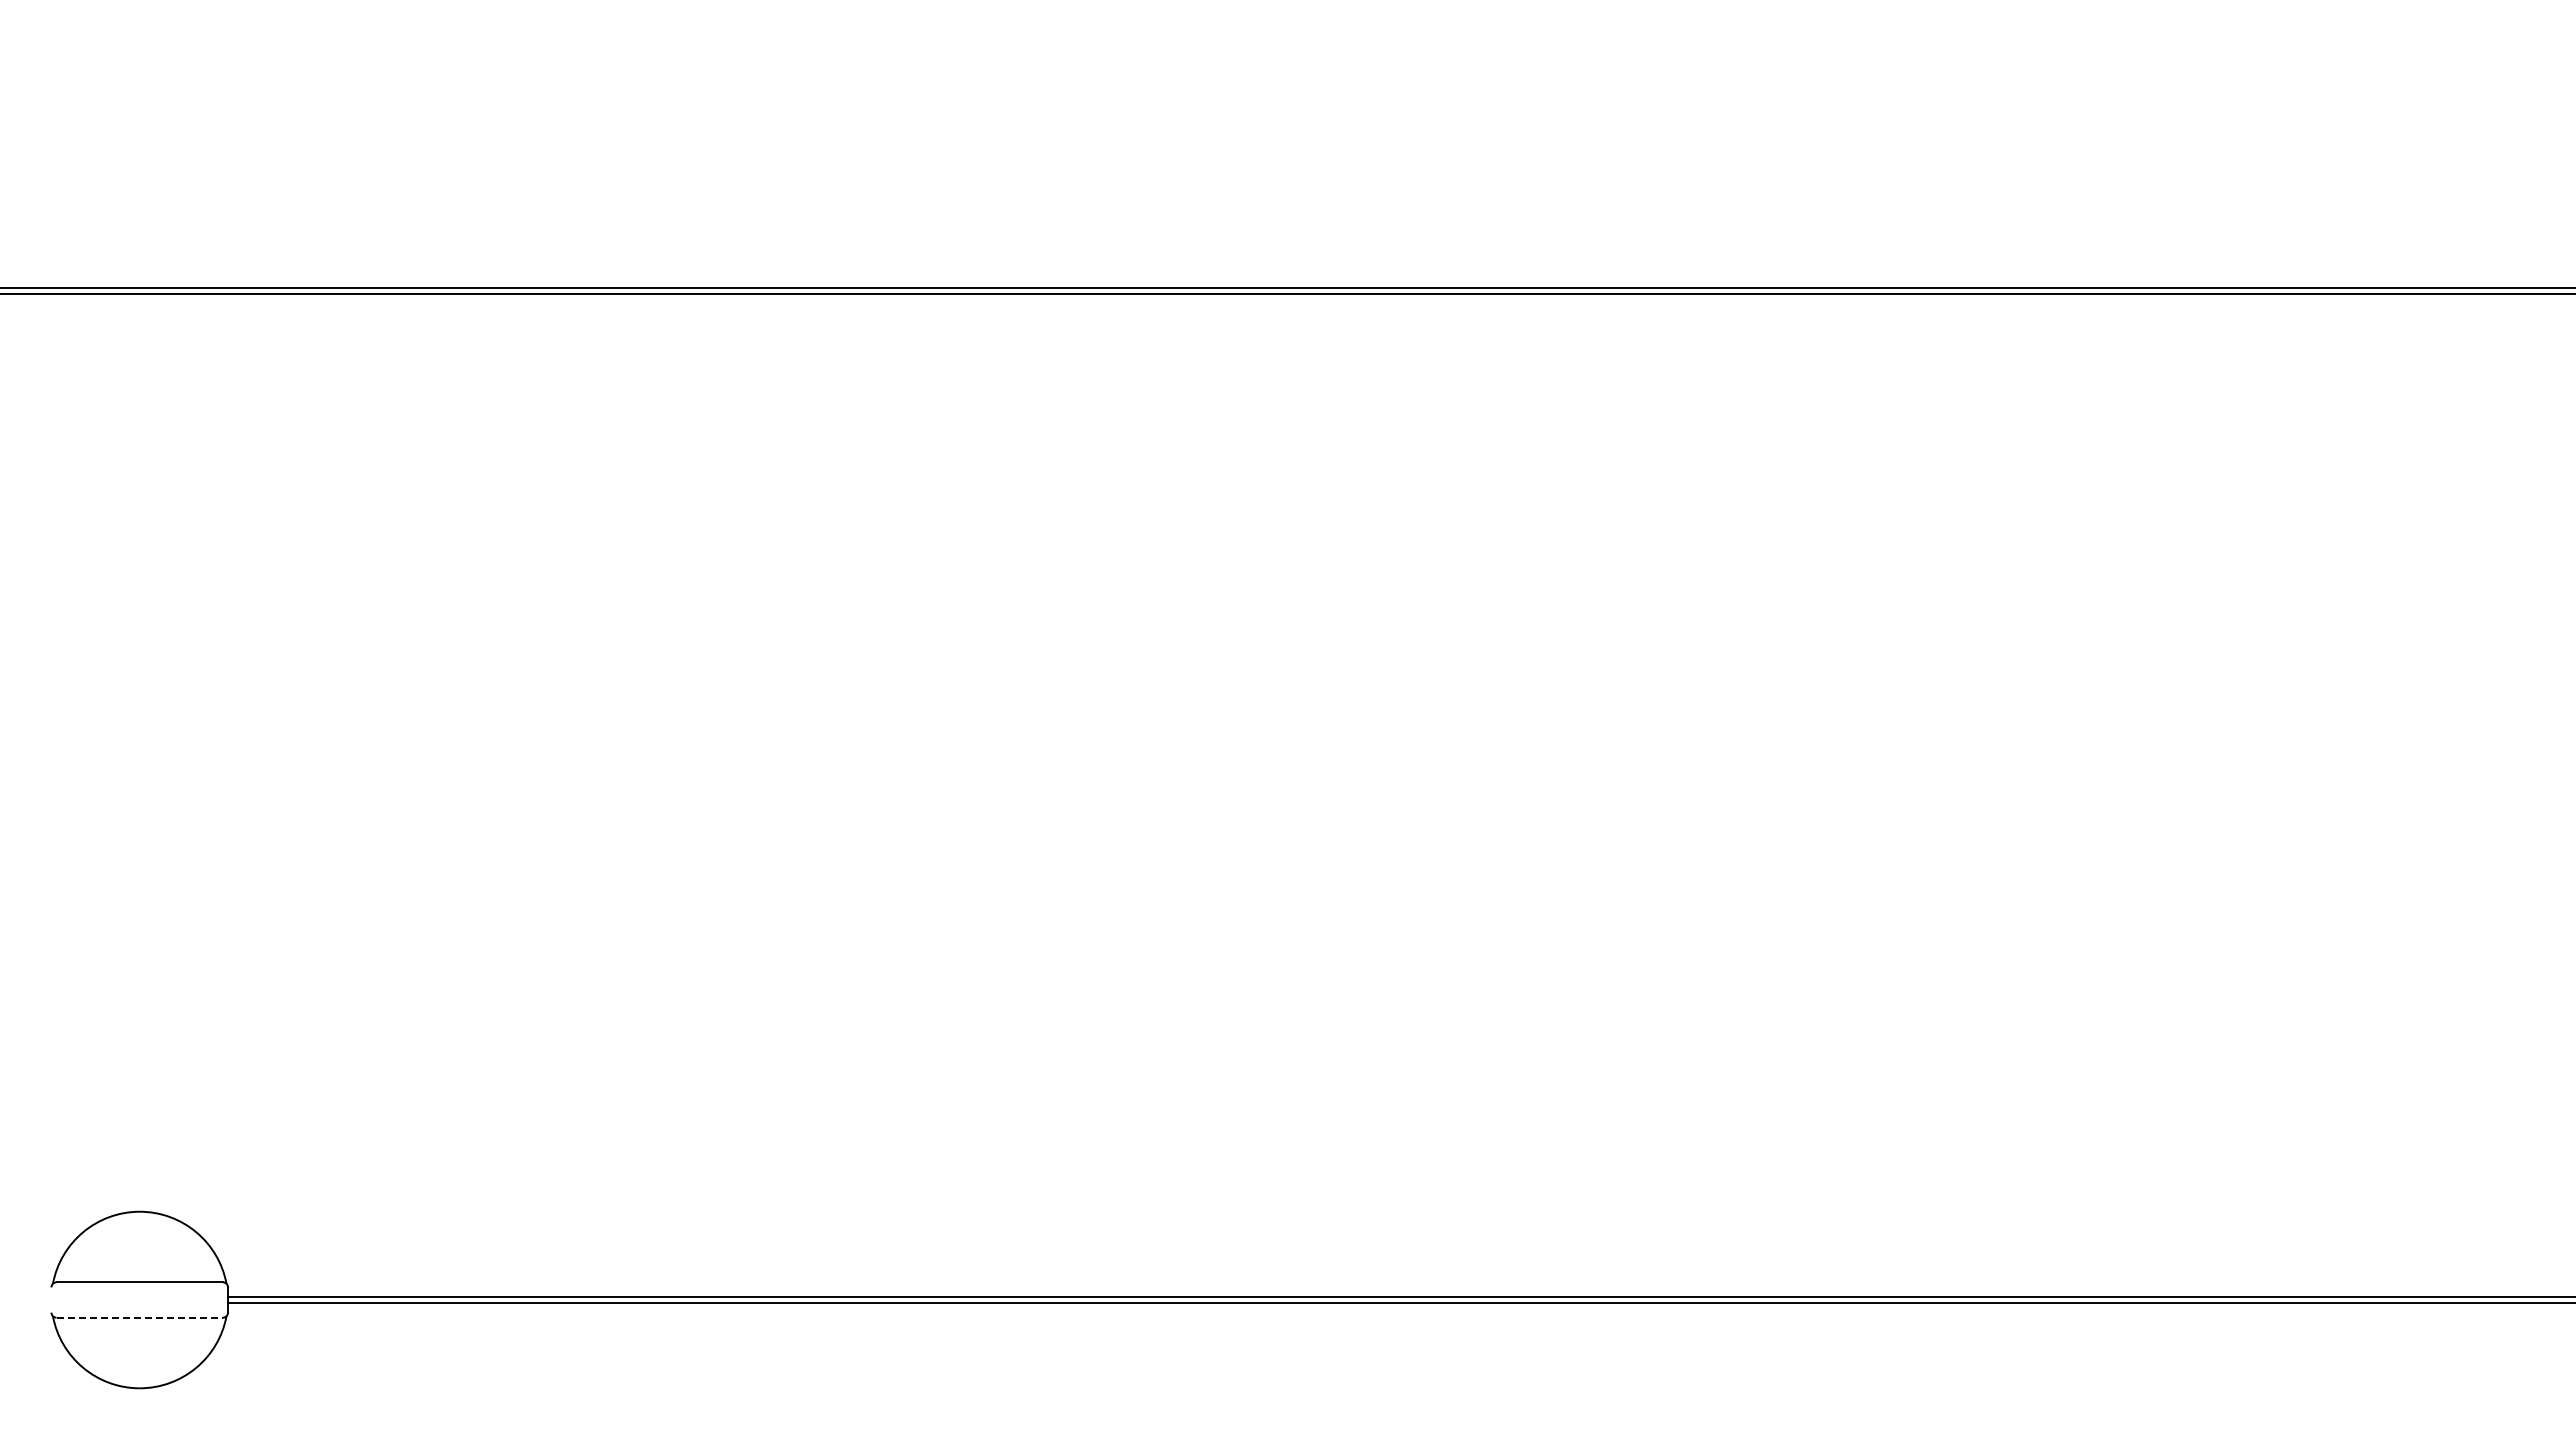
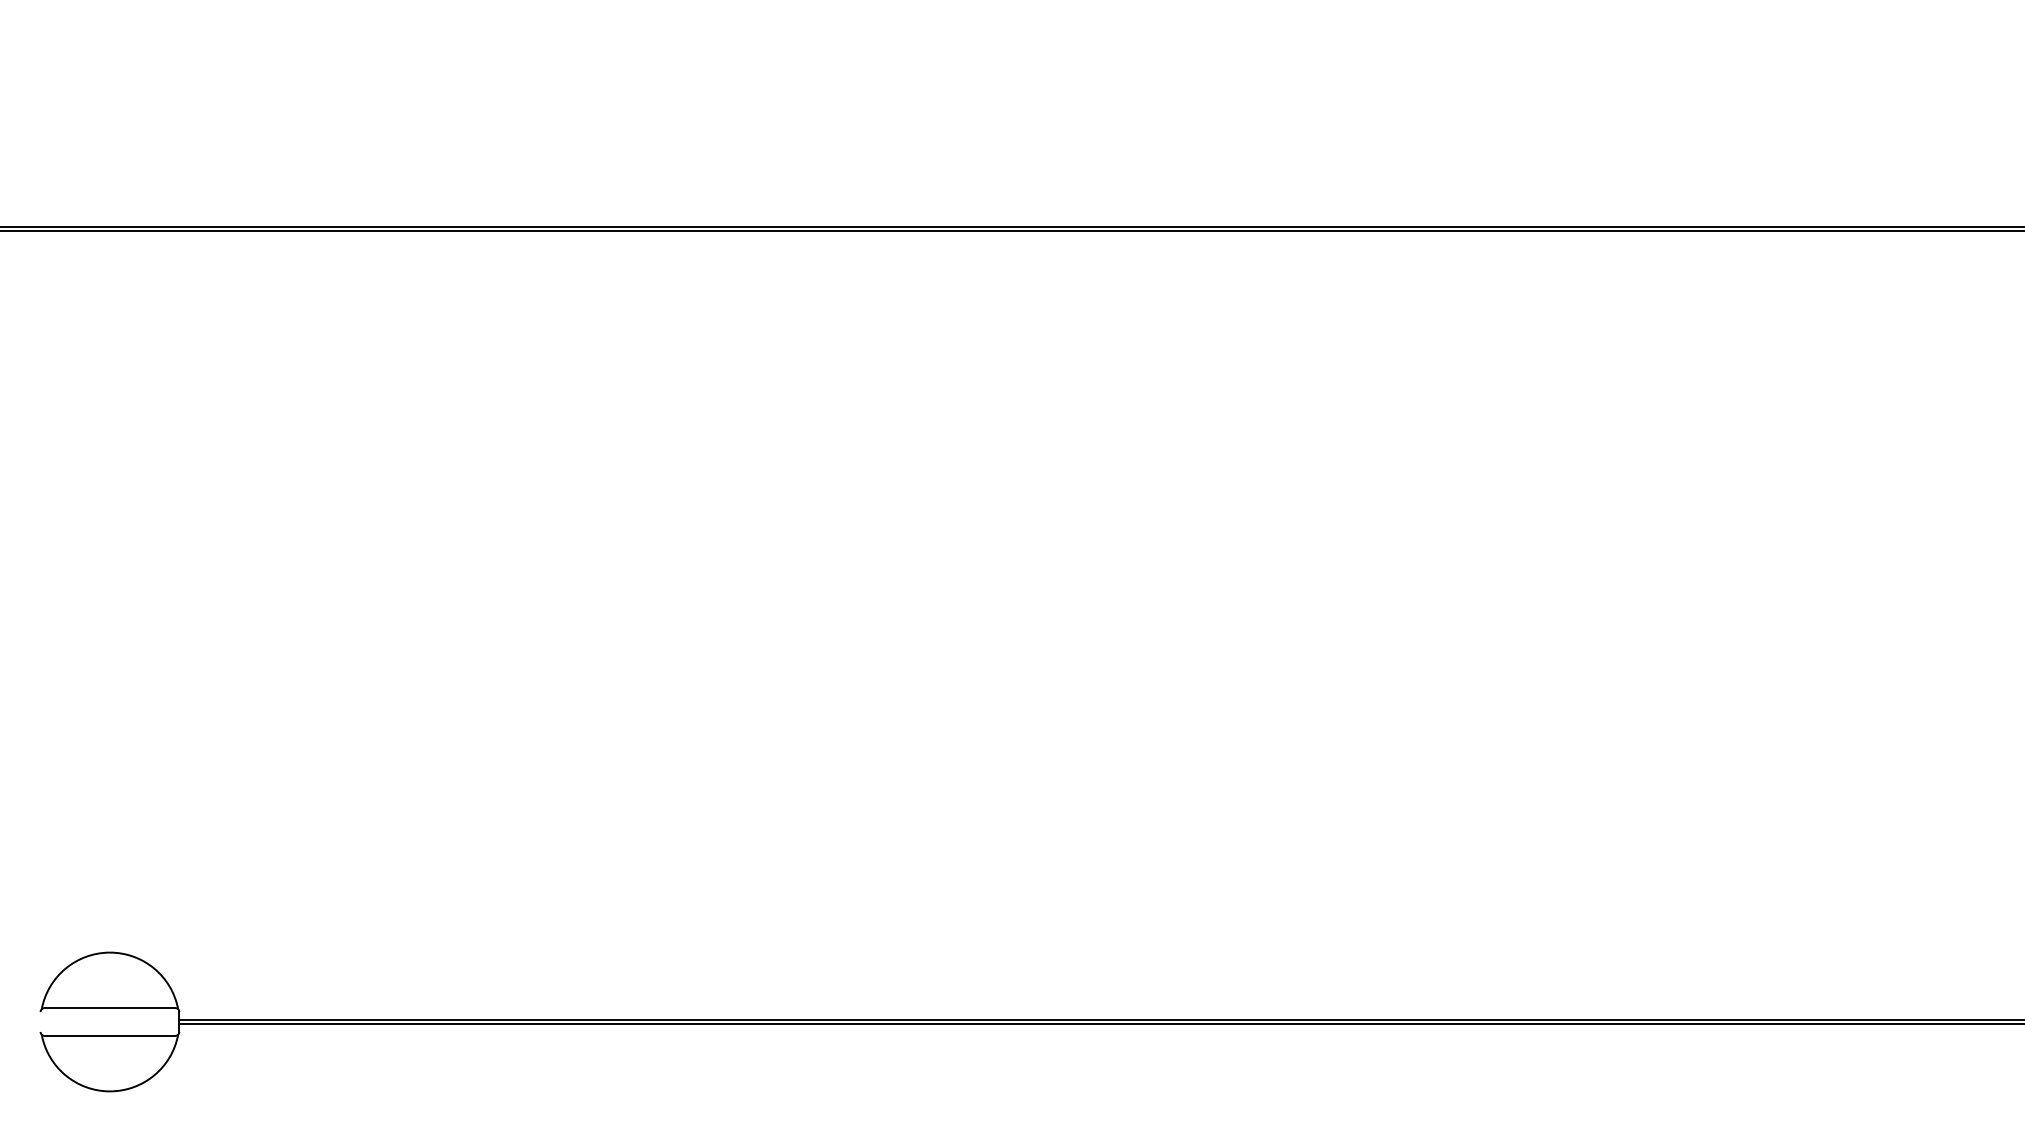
line: (140, 1317) -> (110, 1035), dashed -> solid

